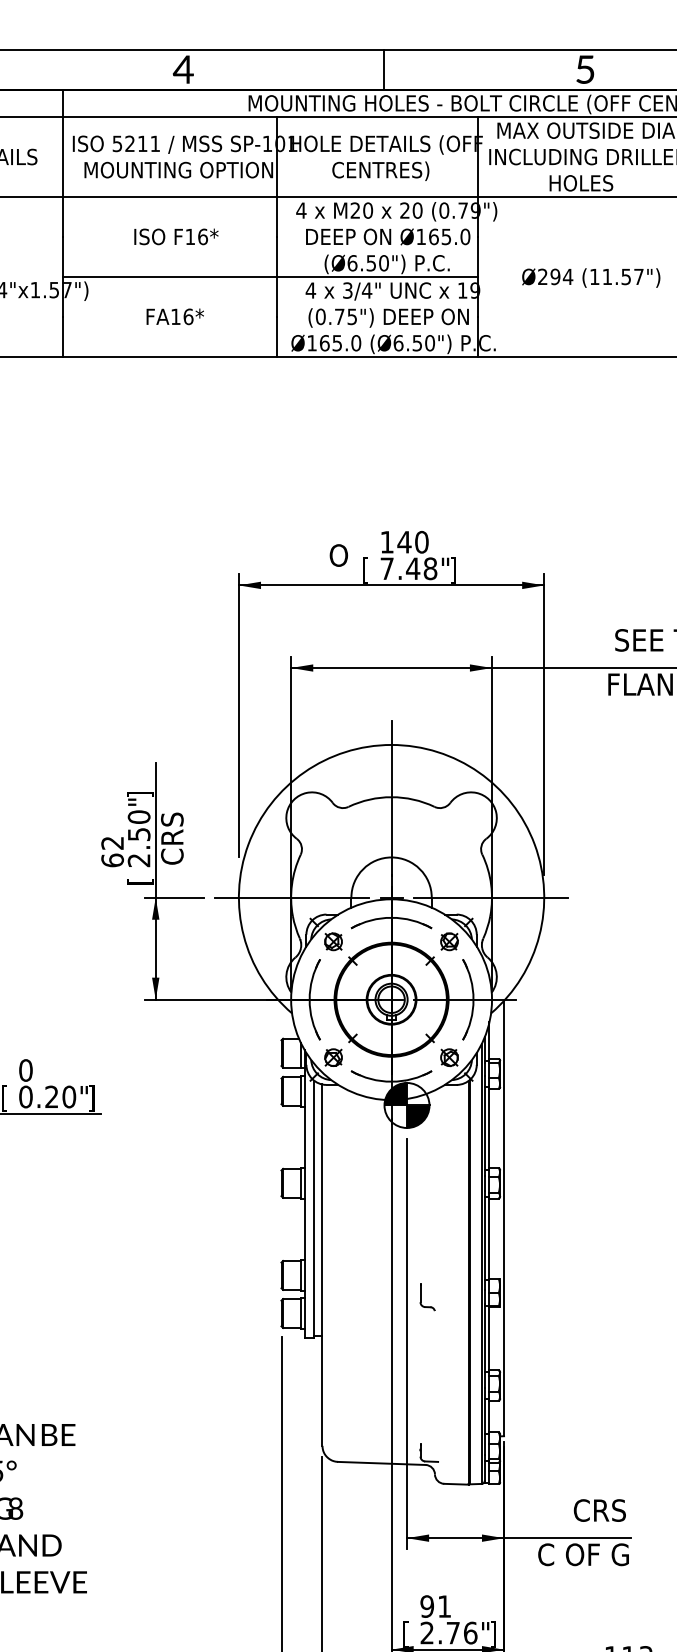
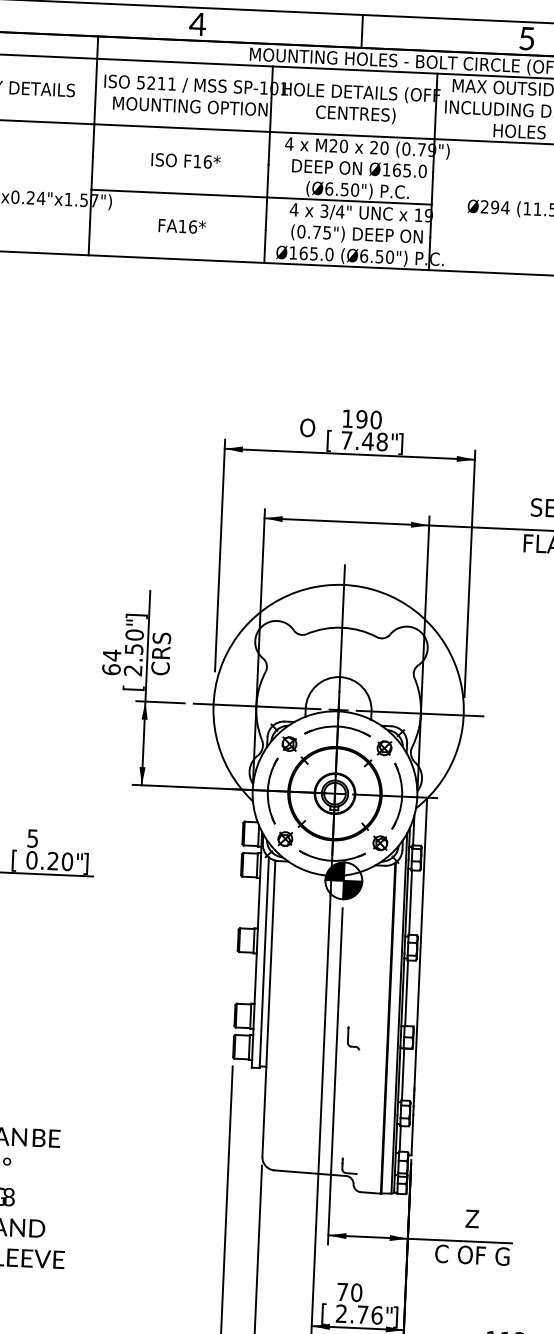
text: (404, 541) -> (361, 418), 140 -> 190
text: (112, 843) -> (111, 655), 62 -> 64
text: (25, 1070) -> (32, 838), 0 -> 5
text: (599, 1510) -> (487, 1219), CRS -> Z
text: (435, 1606) -> (349, 1292), 91 -> 70

